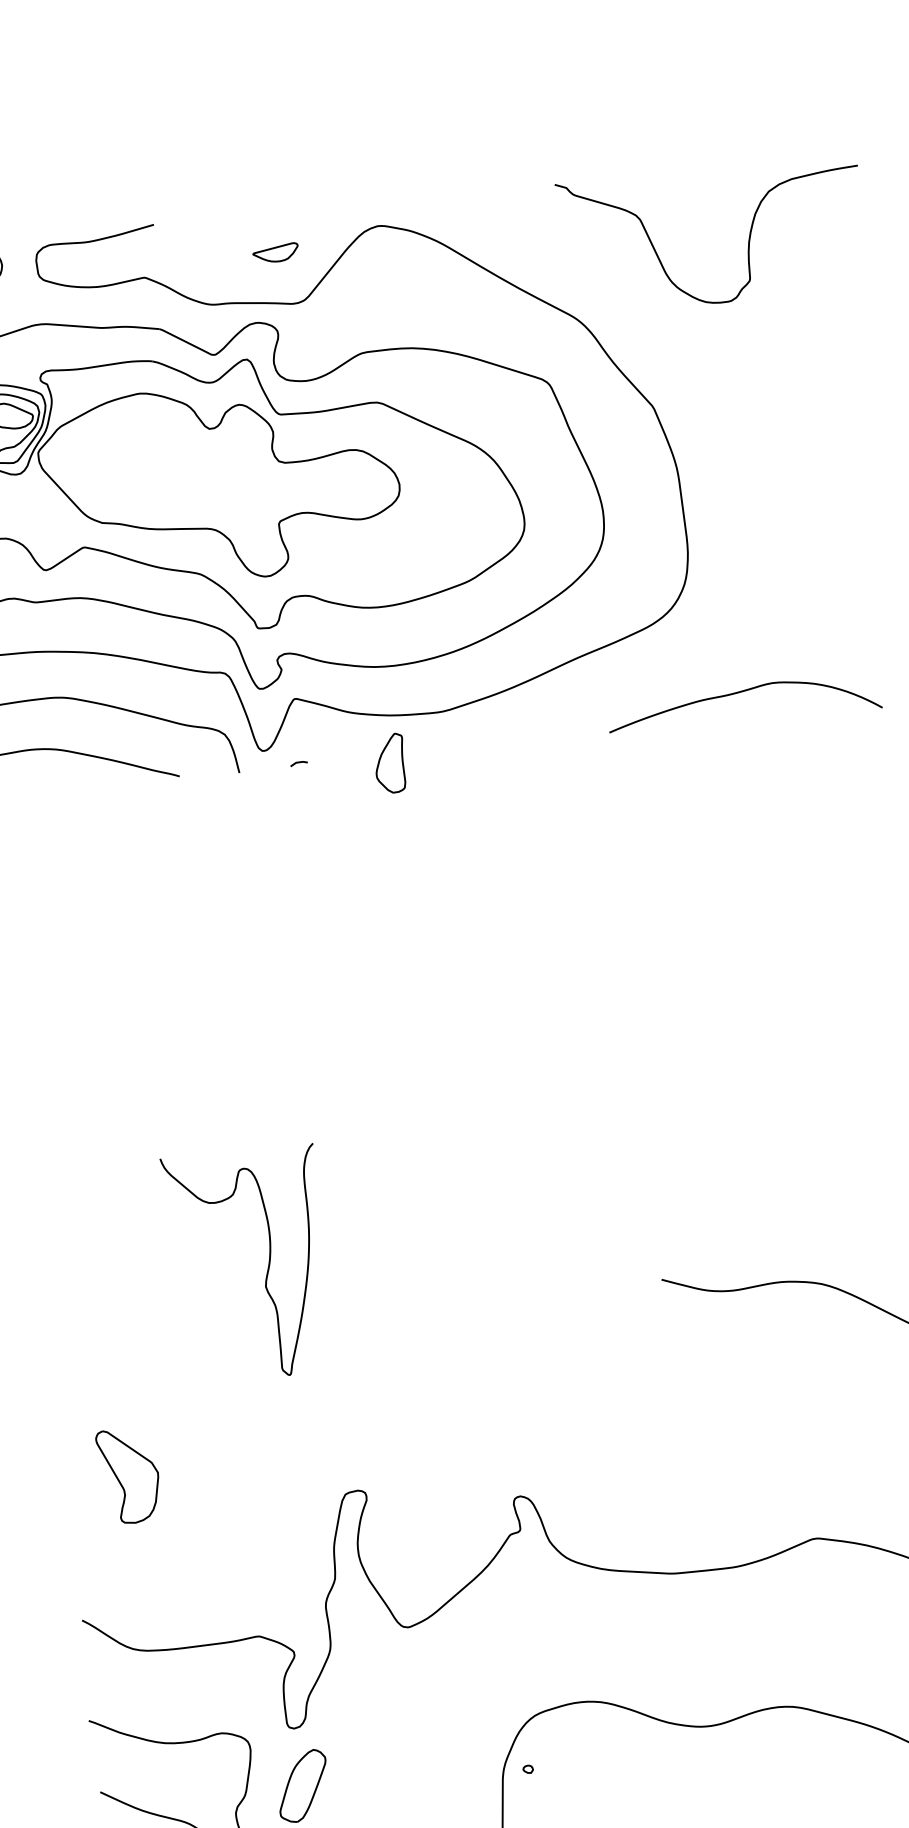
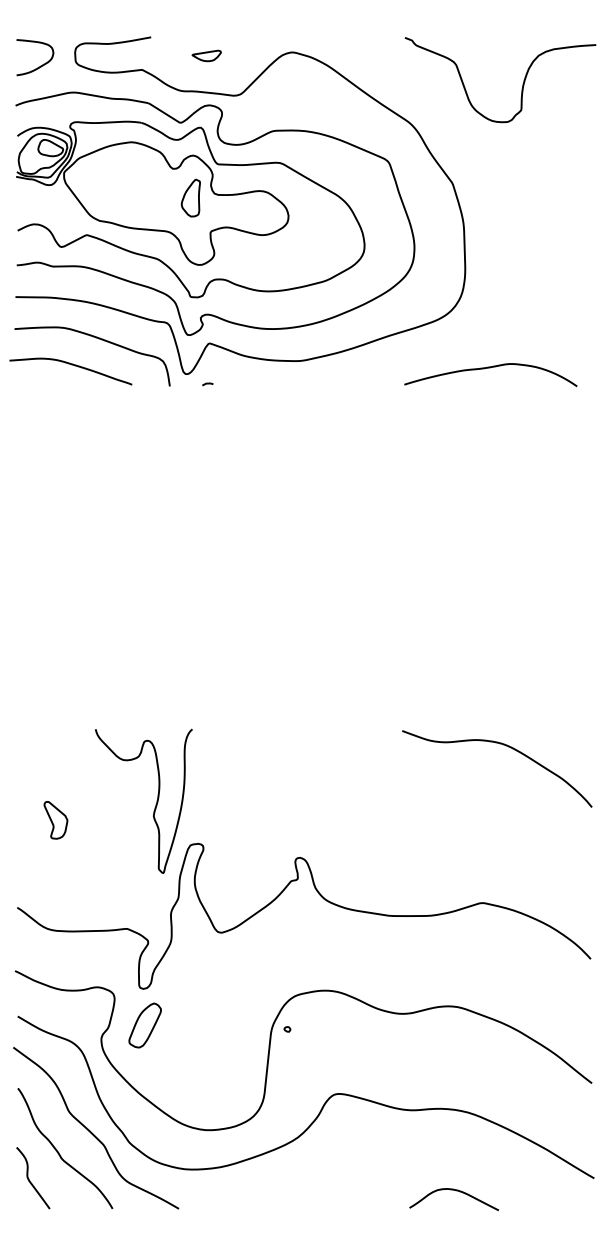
part: (275, 252) -> (206, 55), moved
part: (389, 762) -> (190, 197), moved
curve: (266, 1268) -> (155, 804), moved
part: (128, 1476) -> (55, 820), size x0.62

